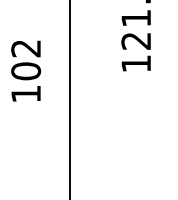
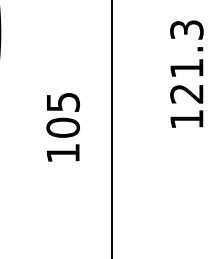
text: (26, 48) -> (63, 102), 102 -> 105

